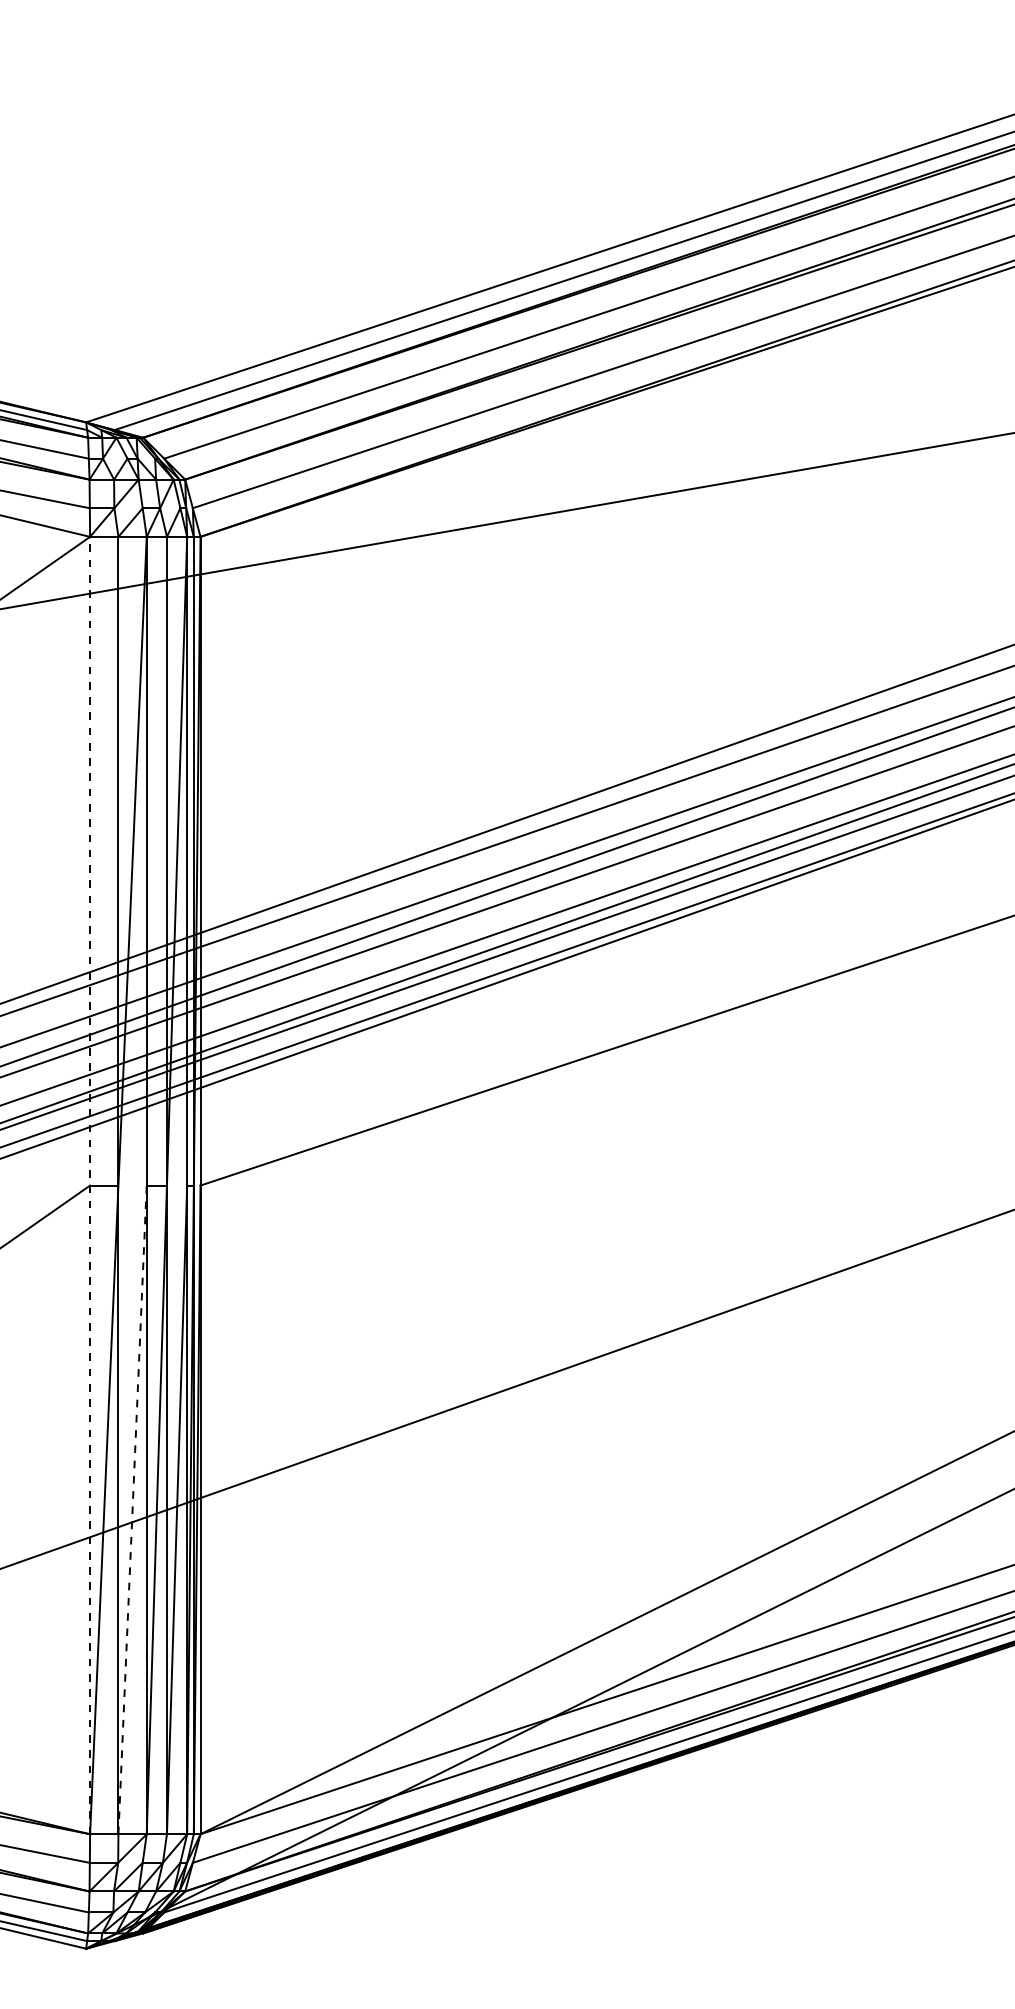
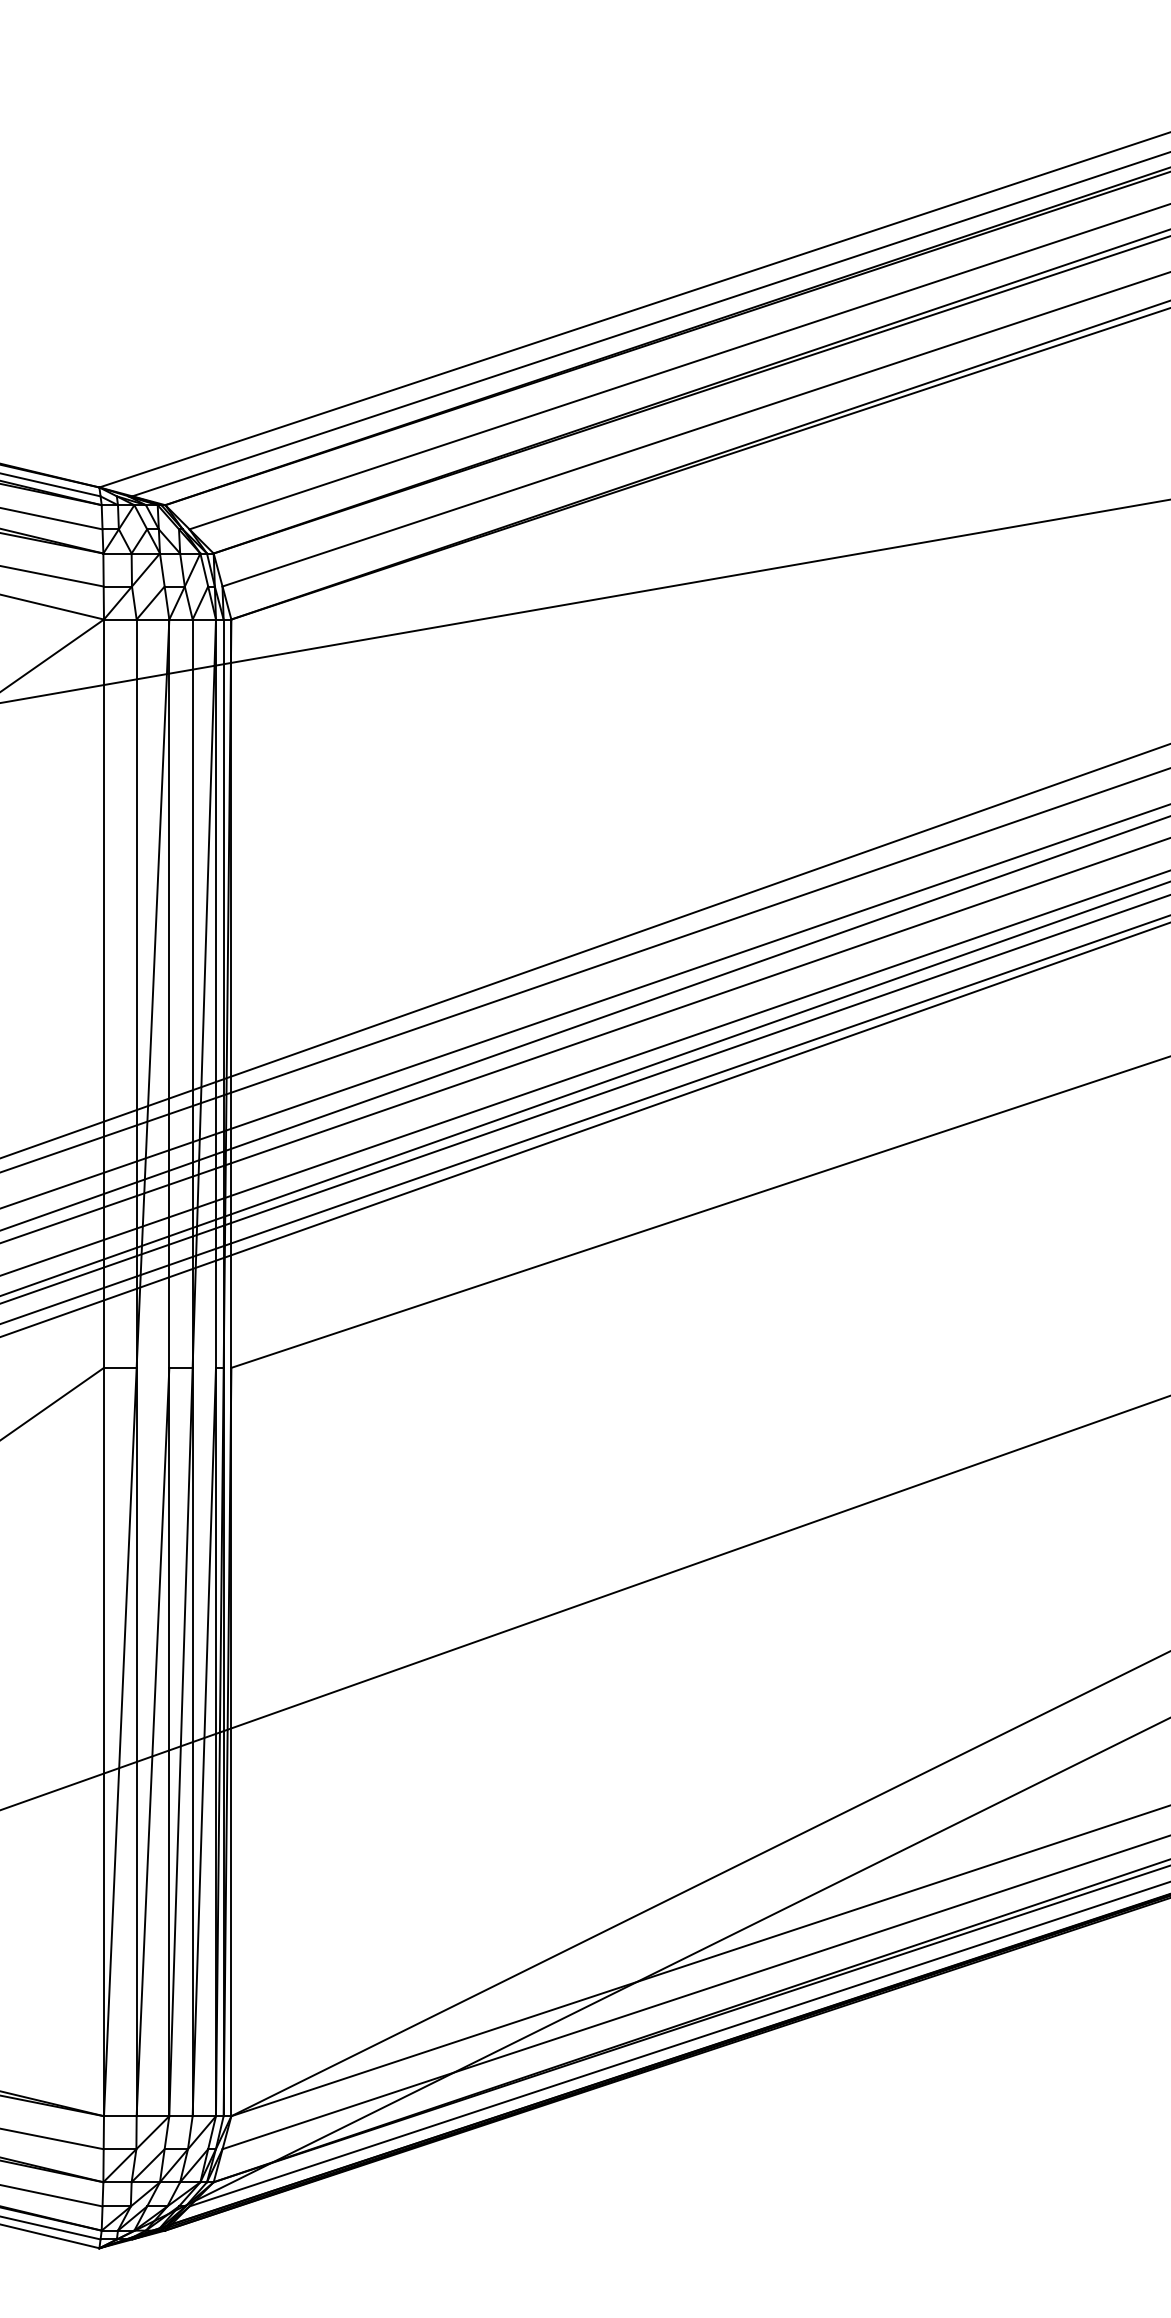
line: (90, 1185) -> (104, 1367), dashed -> solid
line: (132, 1509) -> (152, 1741), dashed -> solid

